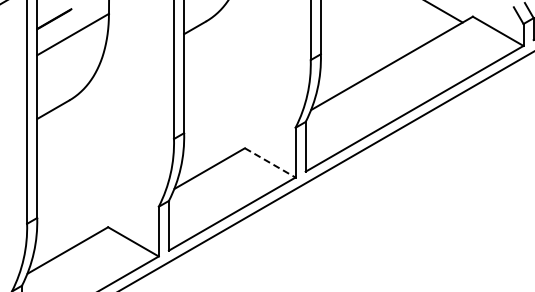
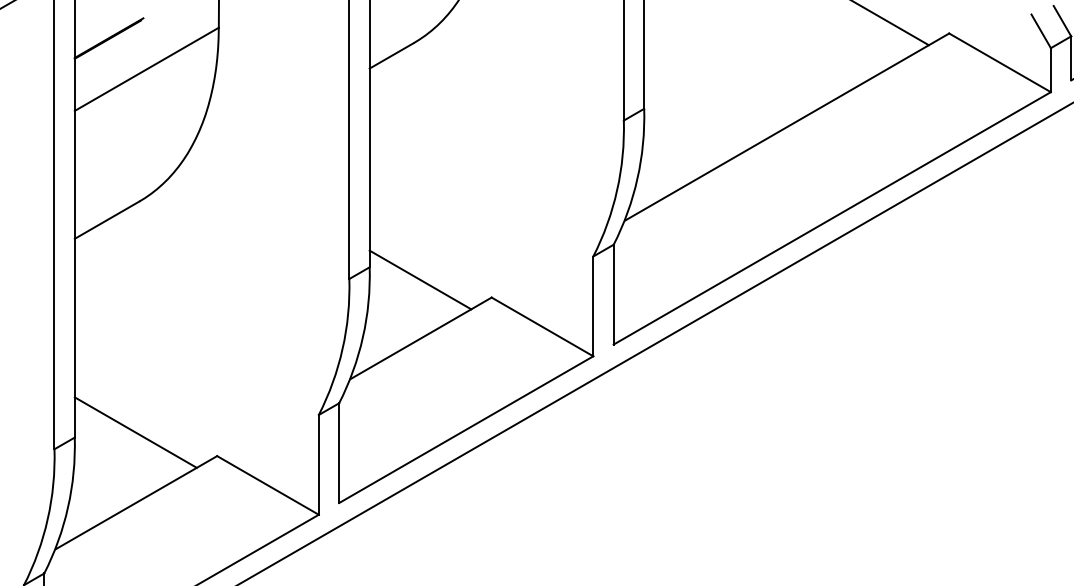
line: (209, 139) -> (420, 279), added
line: (270, 163) -> (543, 328), dashed -> solid
line: (67, 215) -> (135, 432), added

